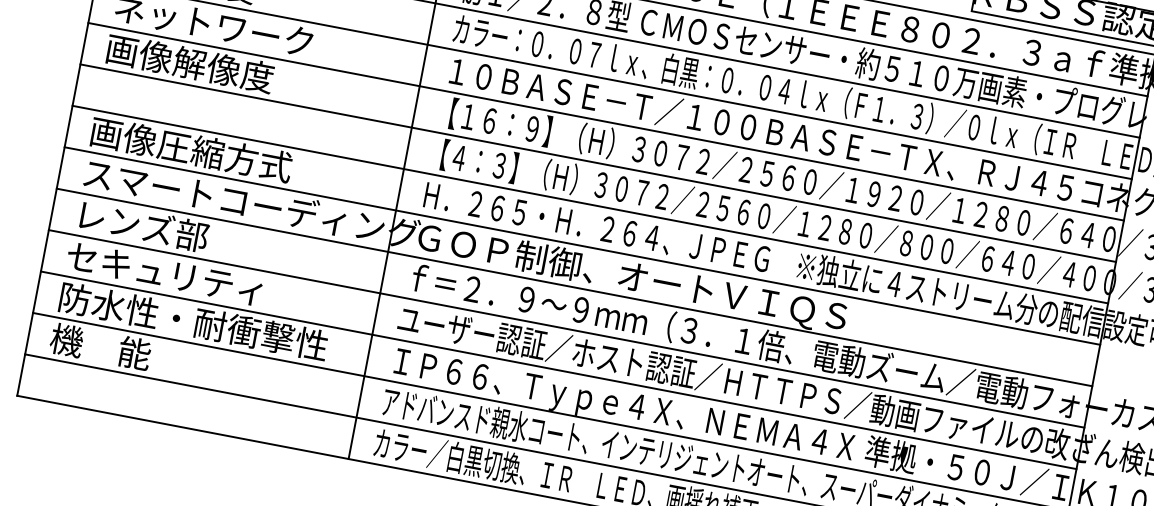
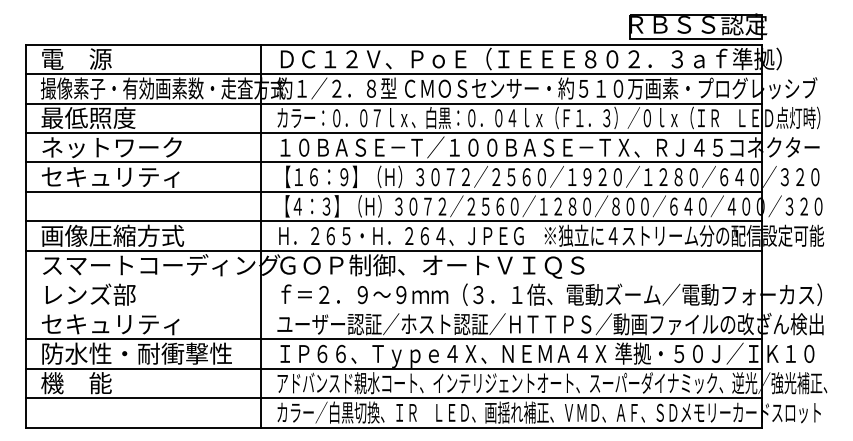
text: (203, 65) -> (110, 176), 画像解像度 -> セキュリティ
line: (573, 287) -> (393, 280), removed
line: (566, 328) -> (393, 309), removed

